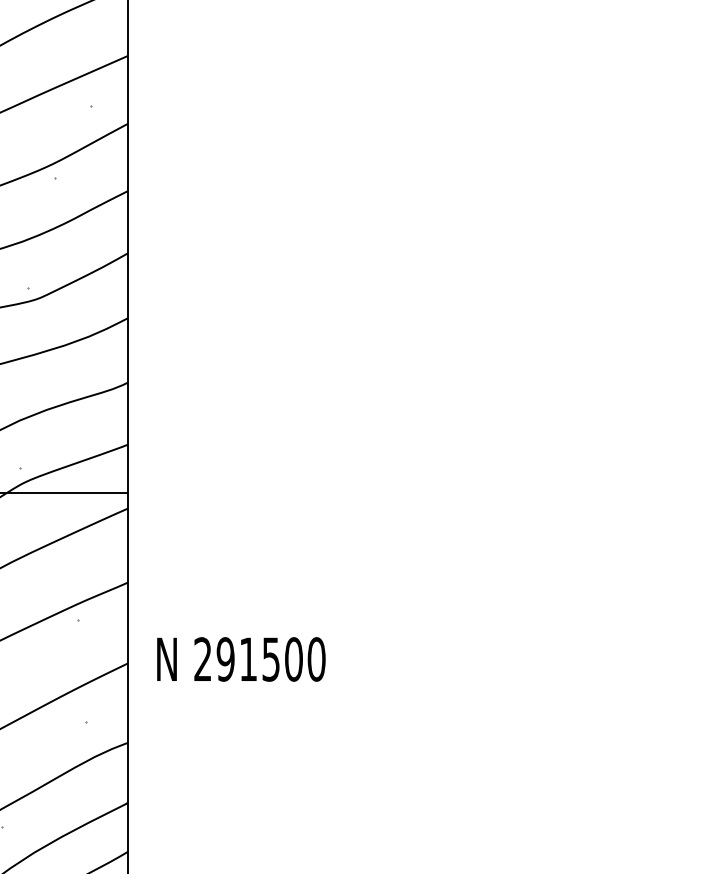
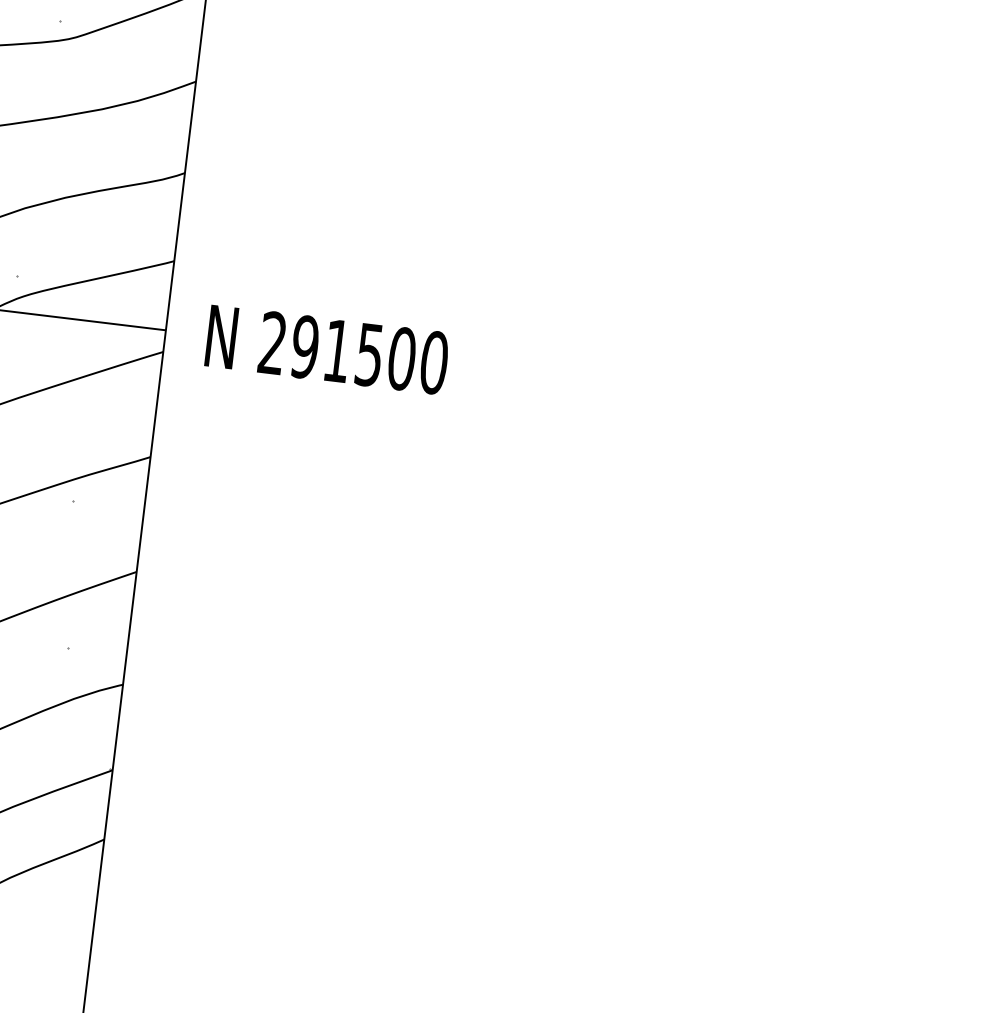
text: (241, 659) -> (327, 349), moved

